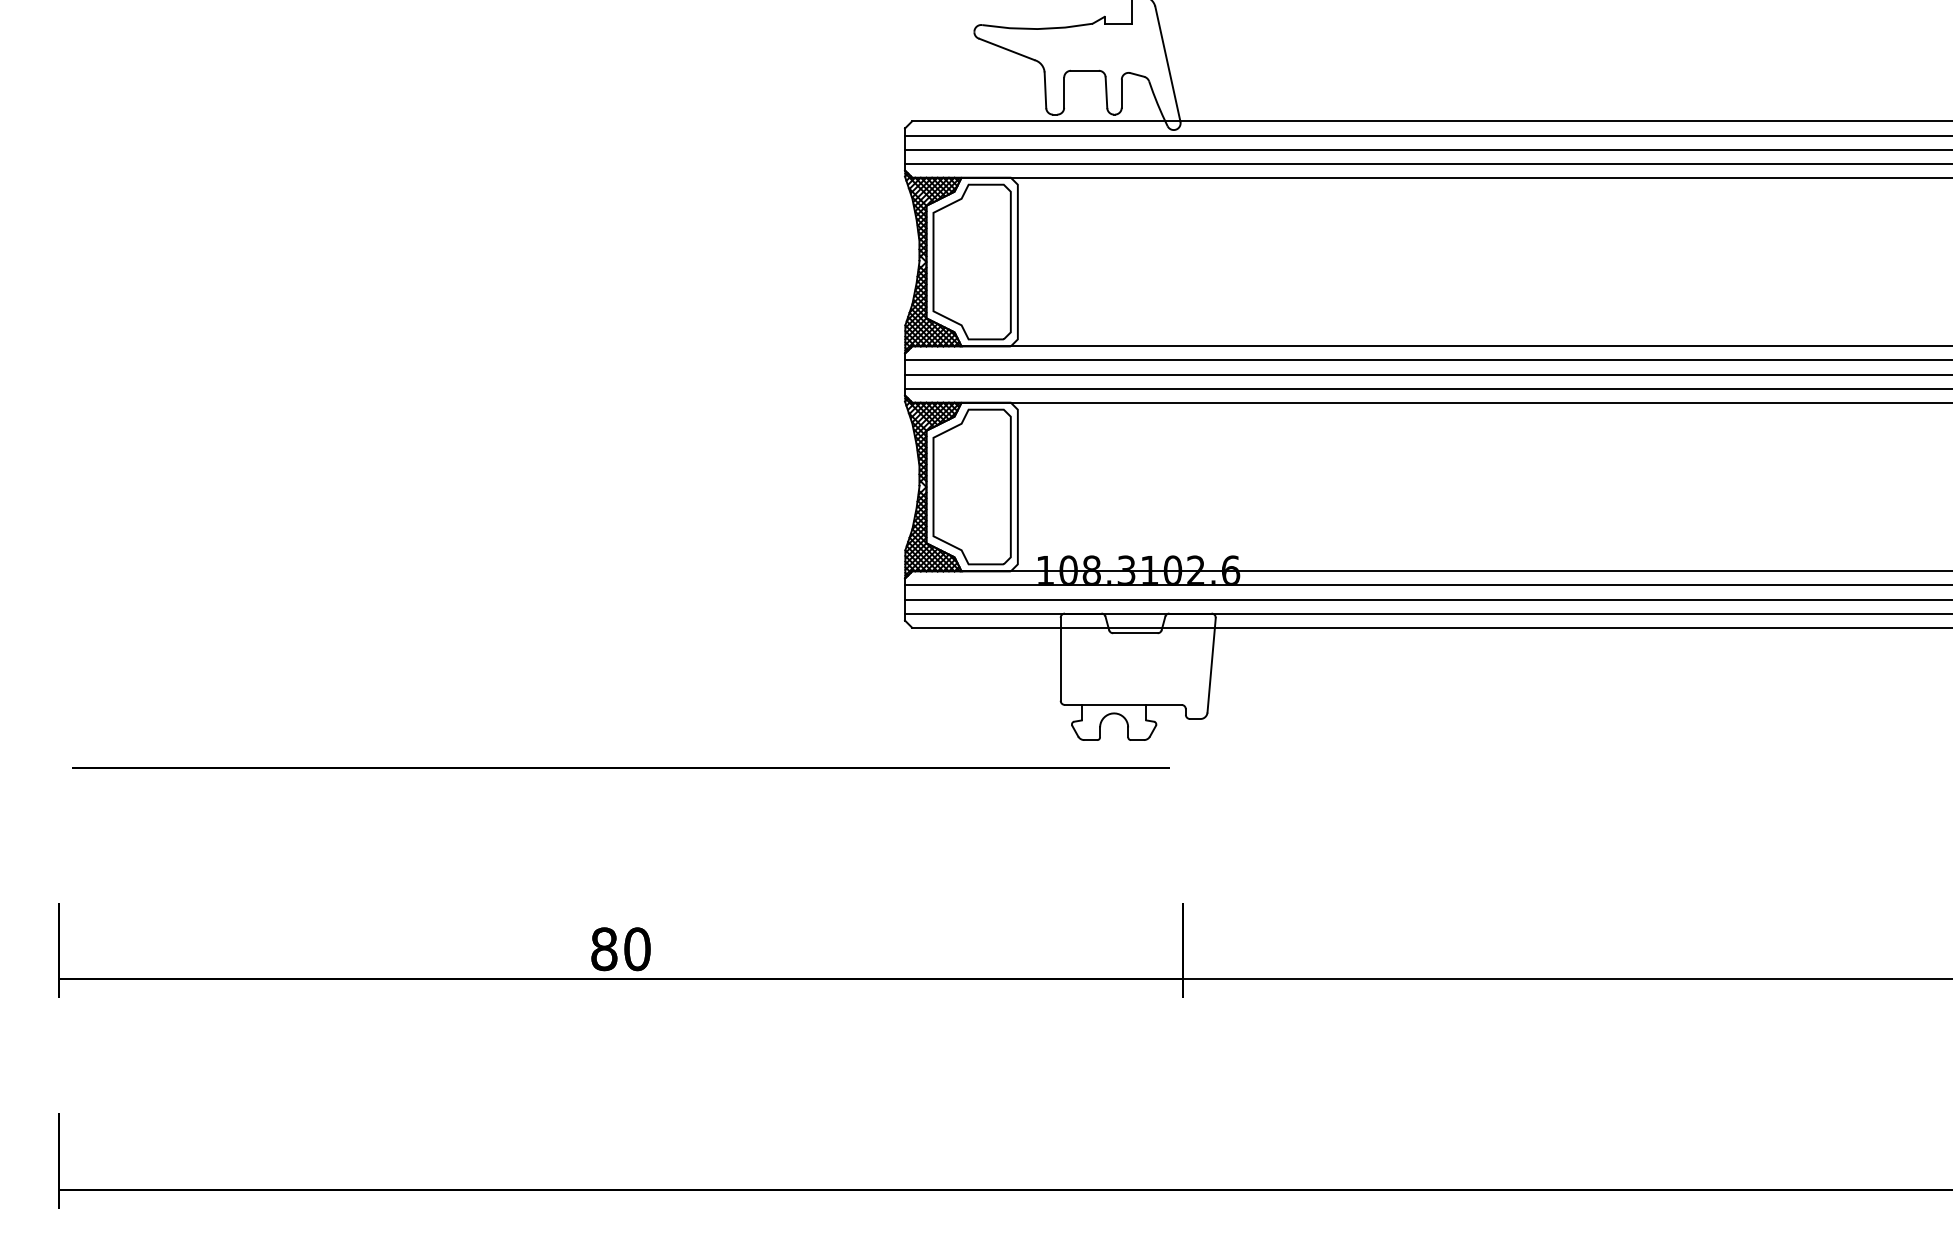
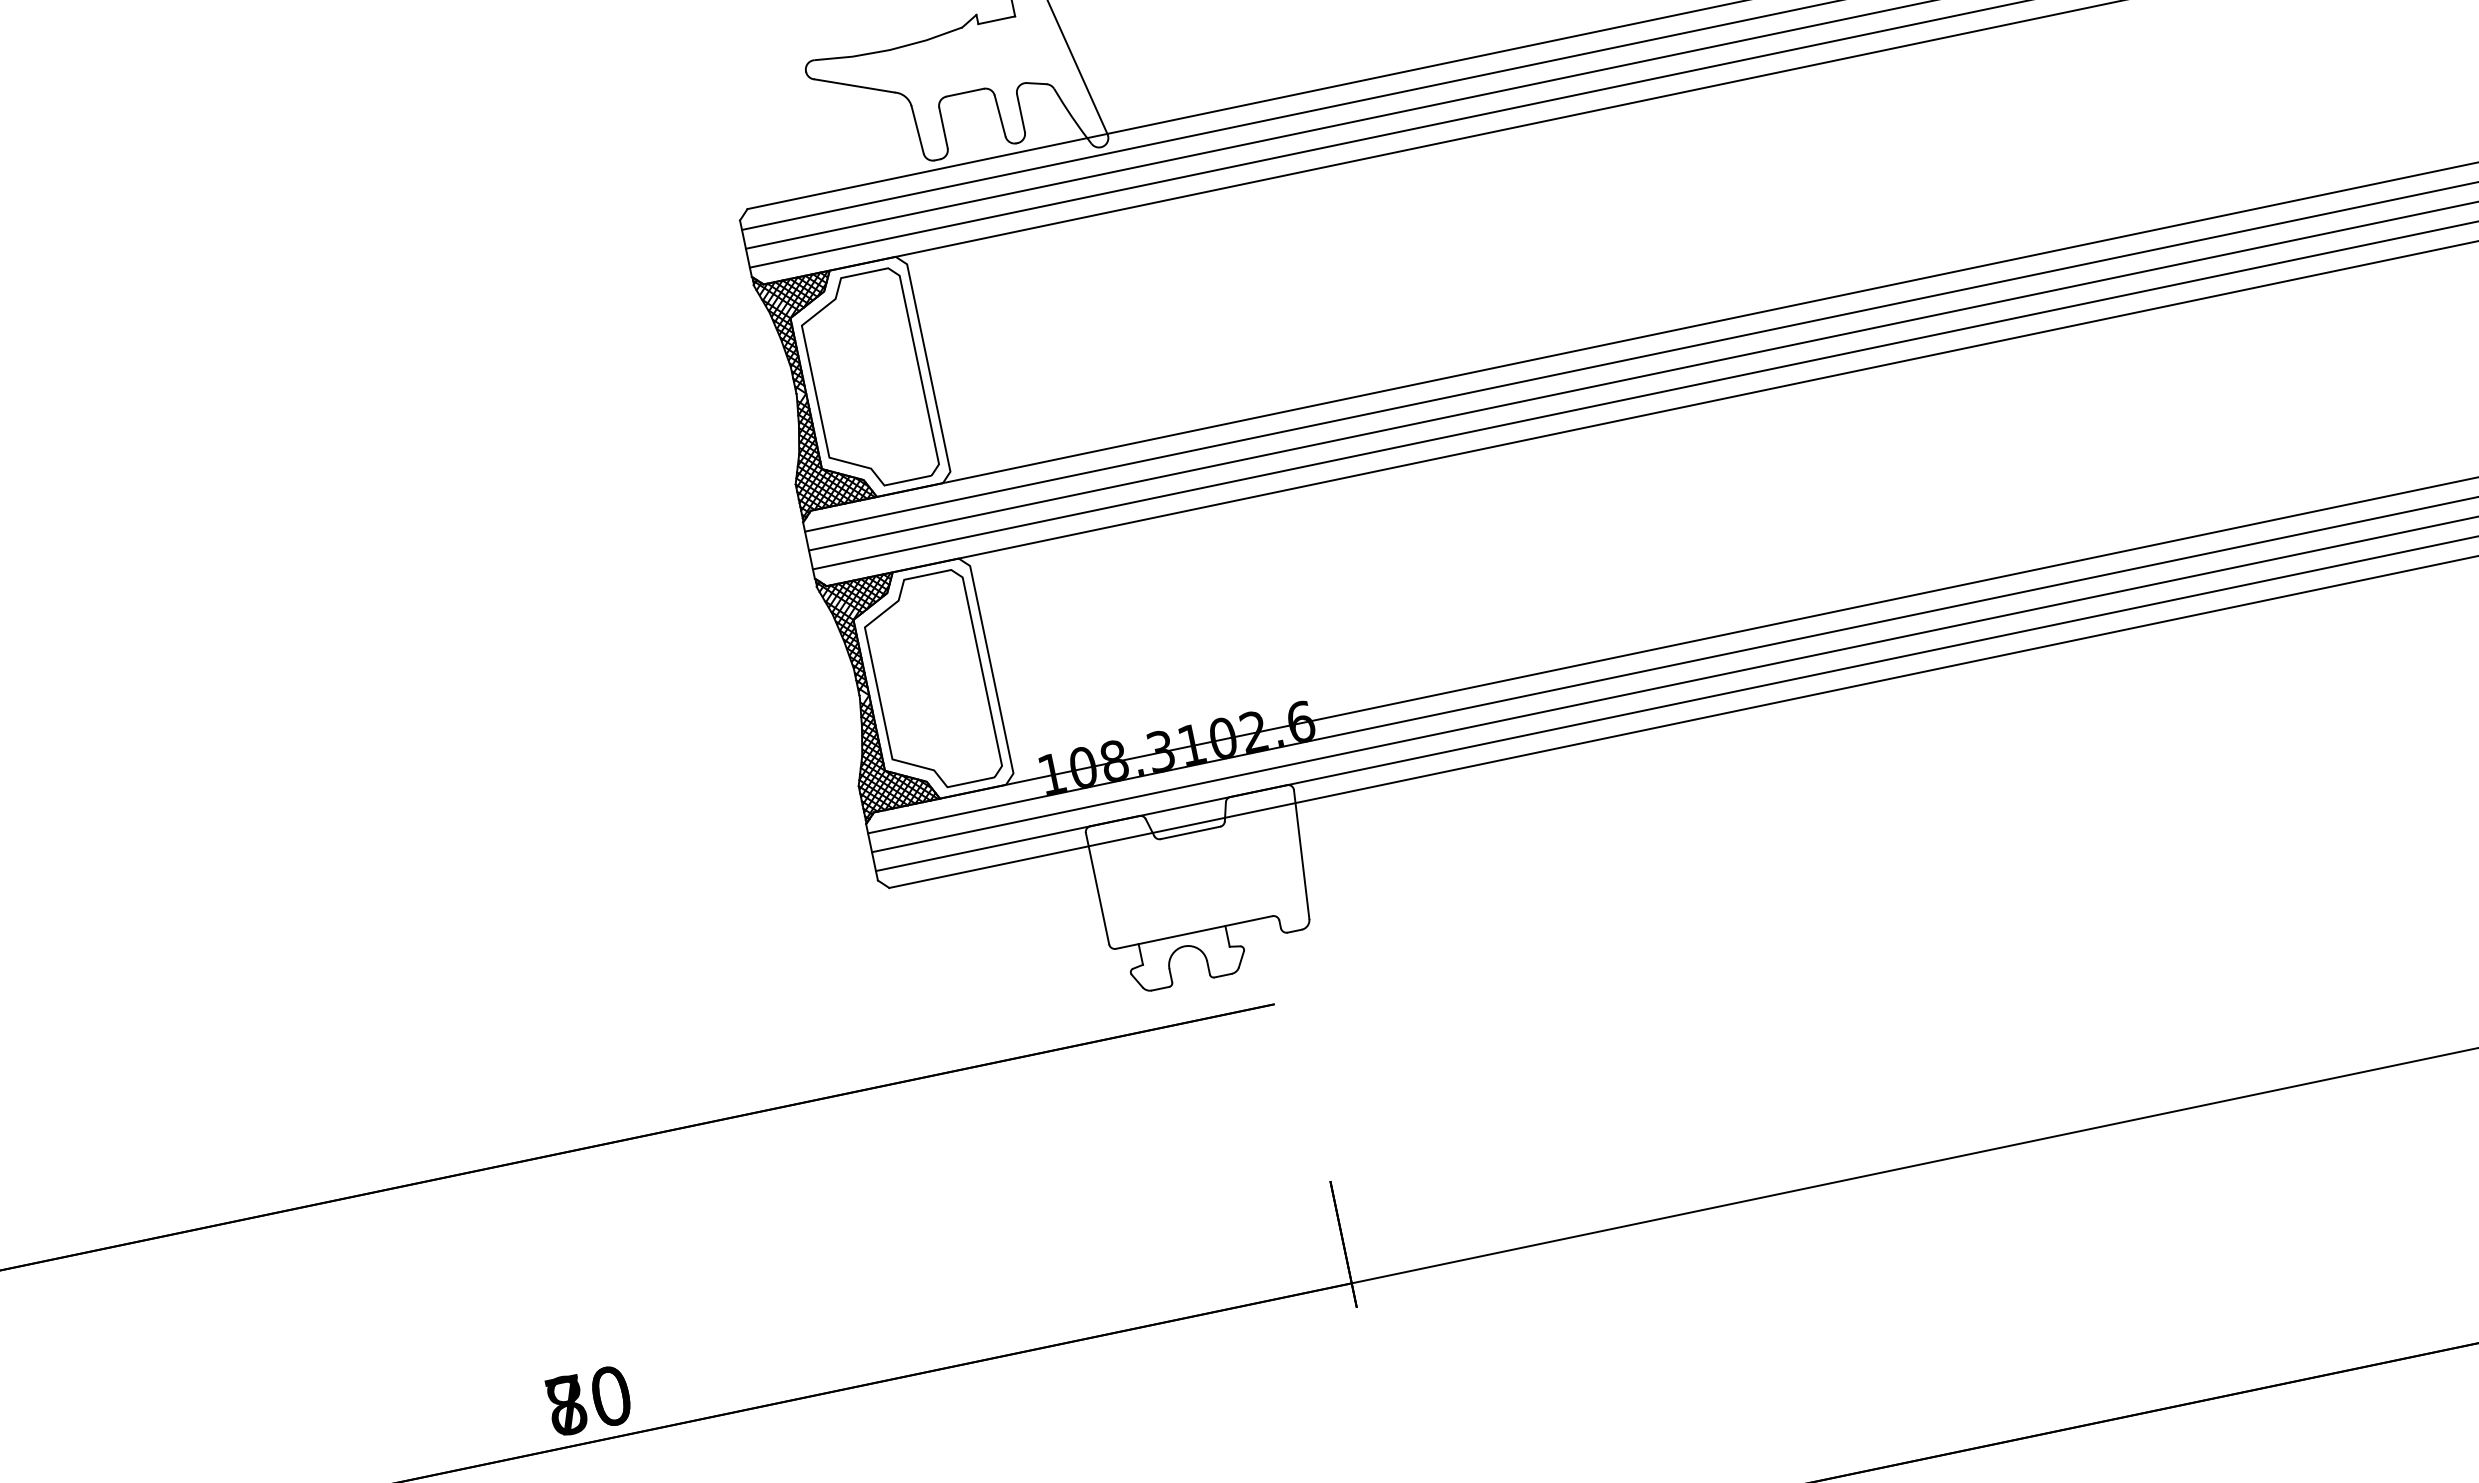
text: (604, 949) -> (567, 1405), 80 -> 70

